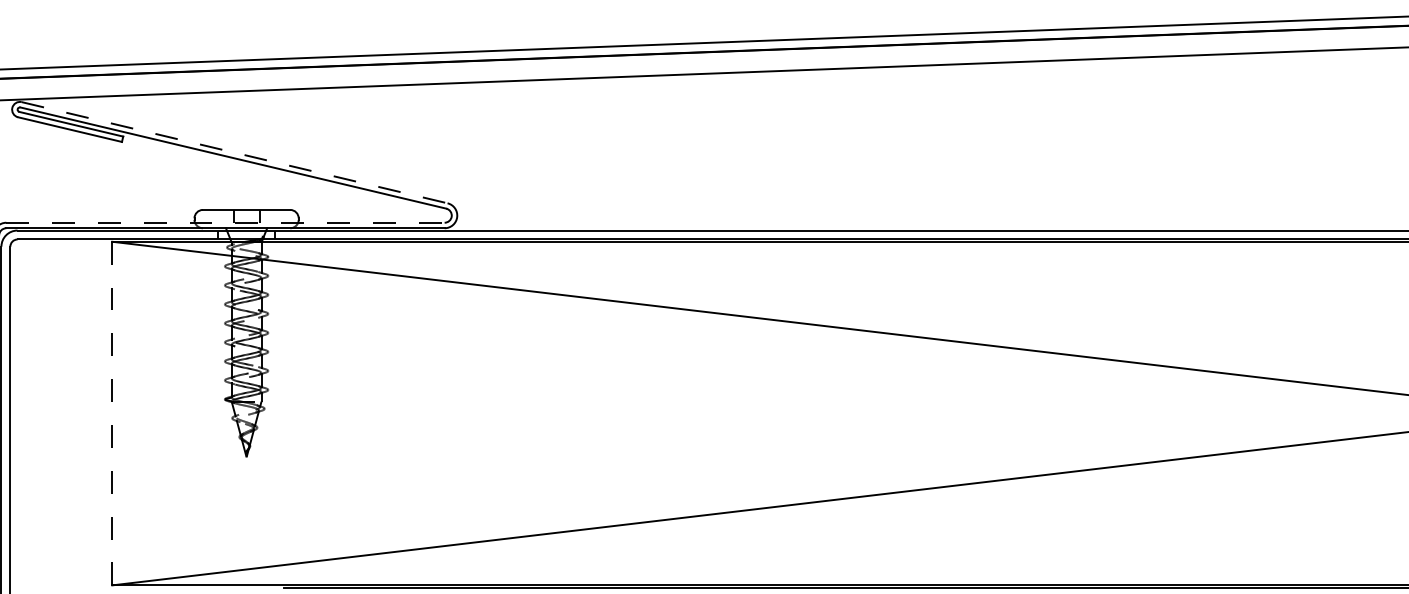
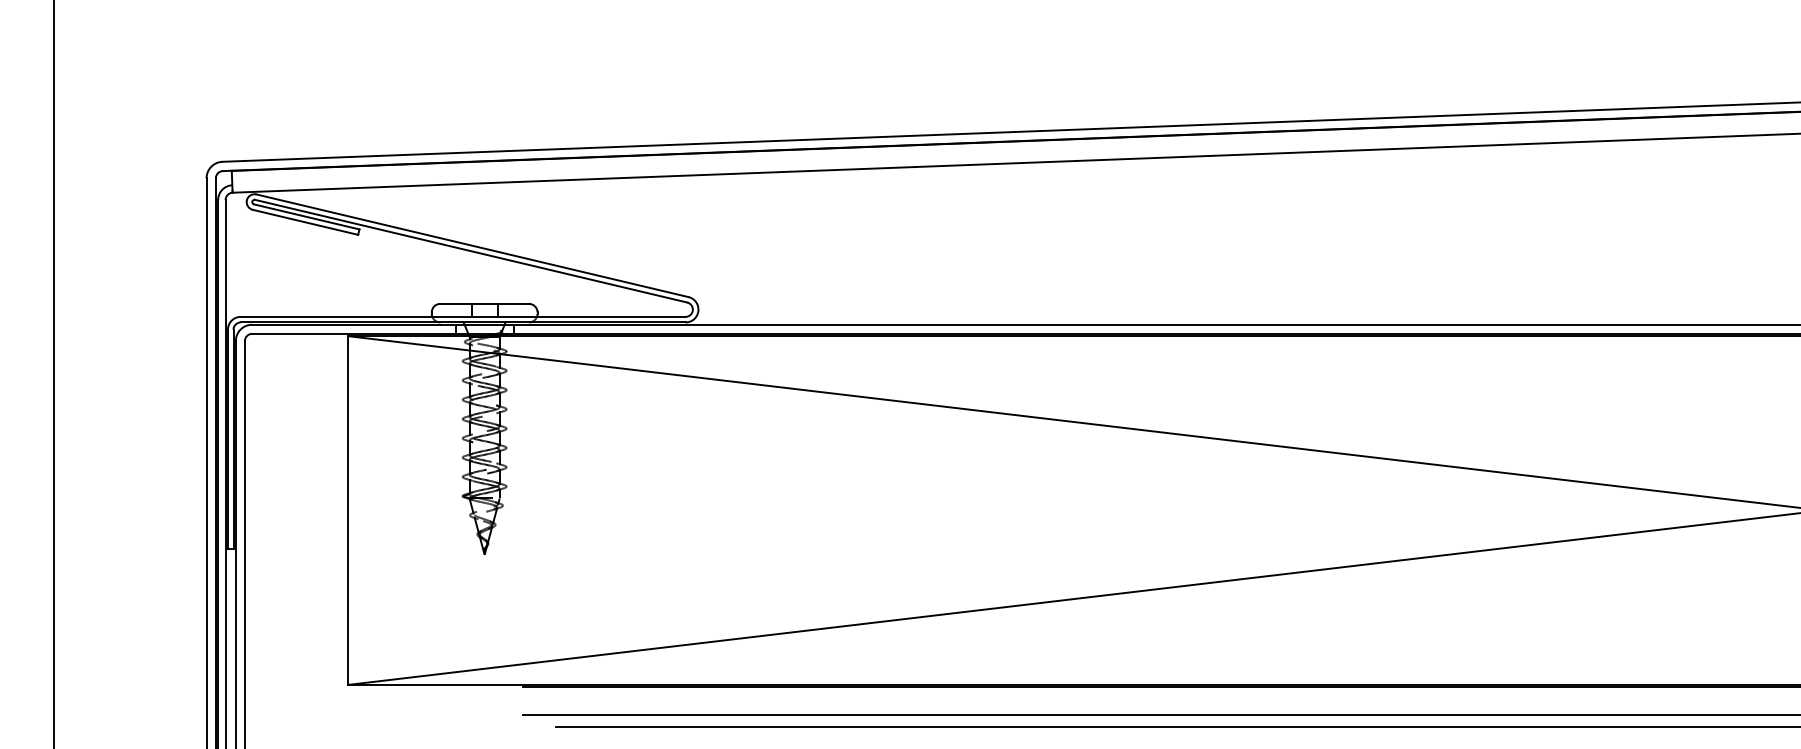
line: (235, 152) -> (473, 245), dashed -> solid
line: (225, 222) -> (463, 316), dashed -> solid
line: (112, 413) -> (348, 510), dashed -> solid

